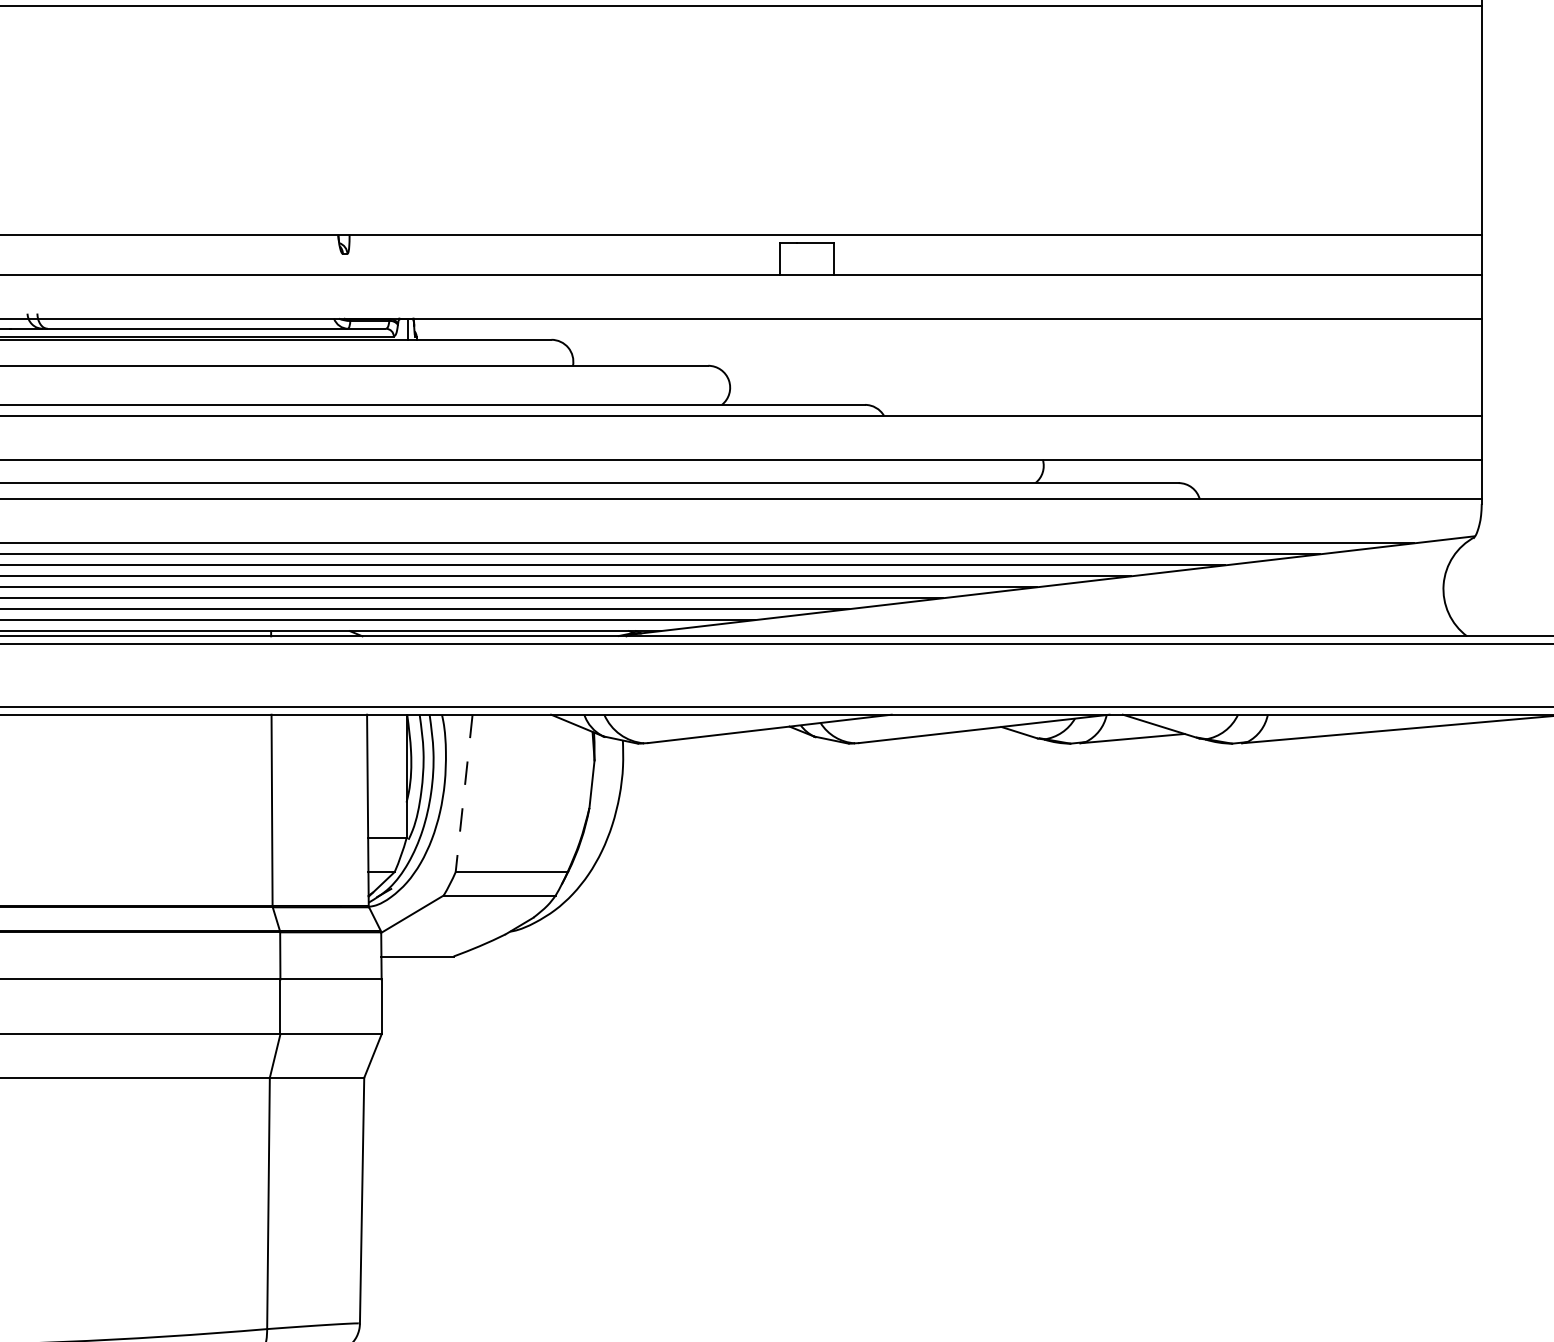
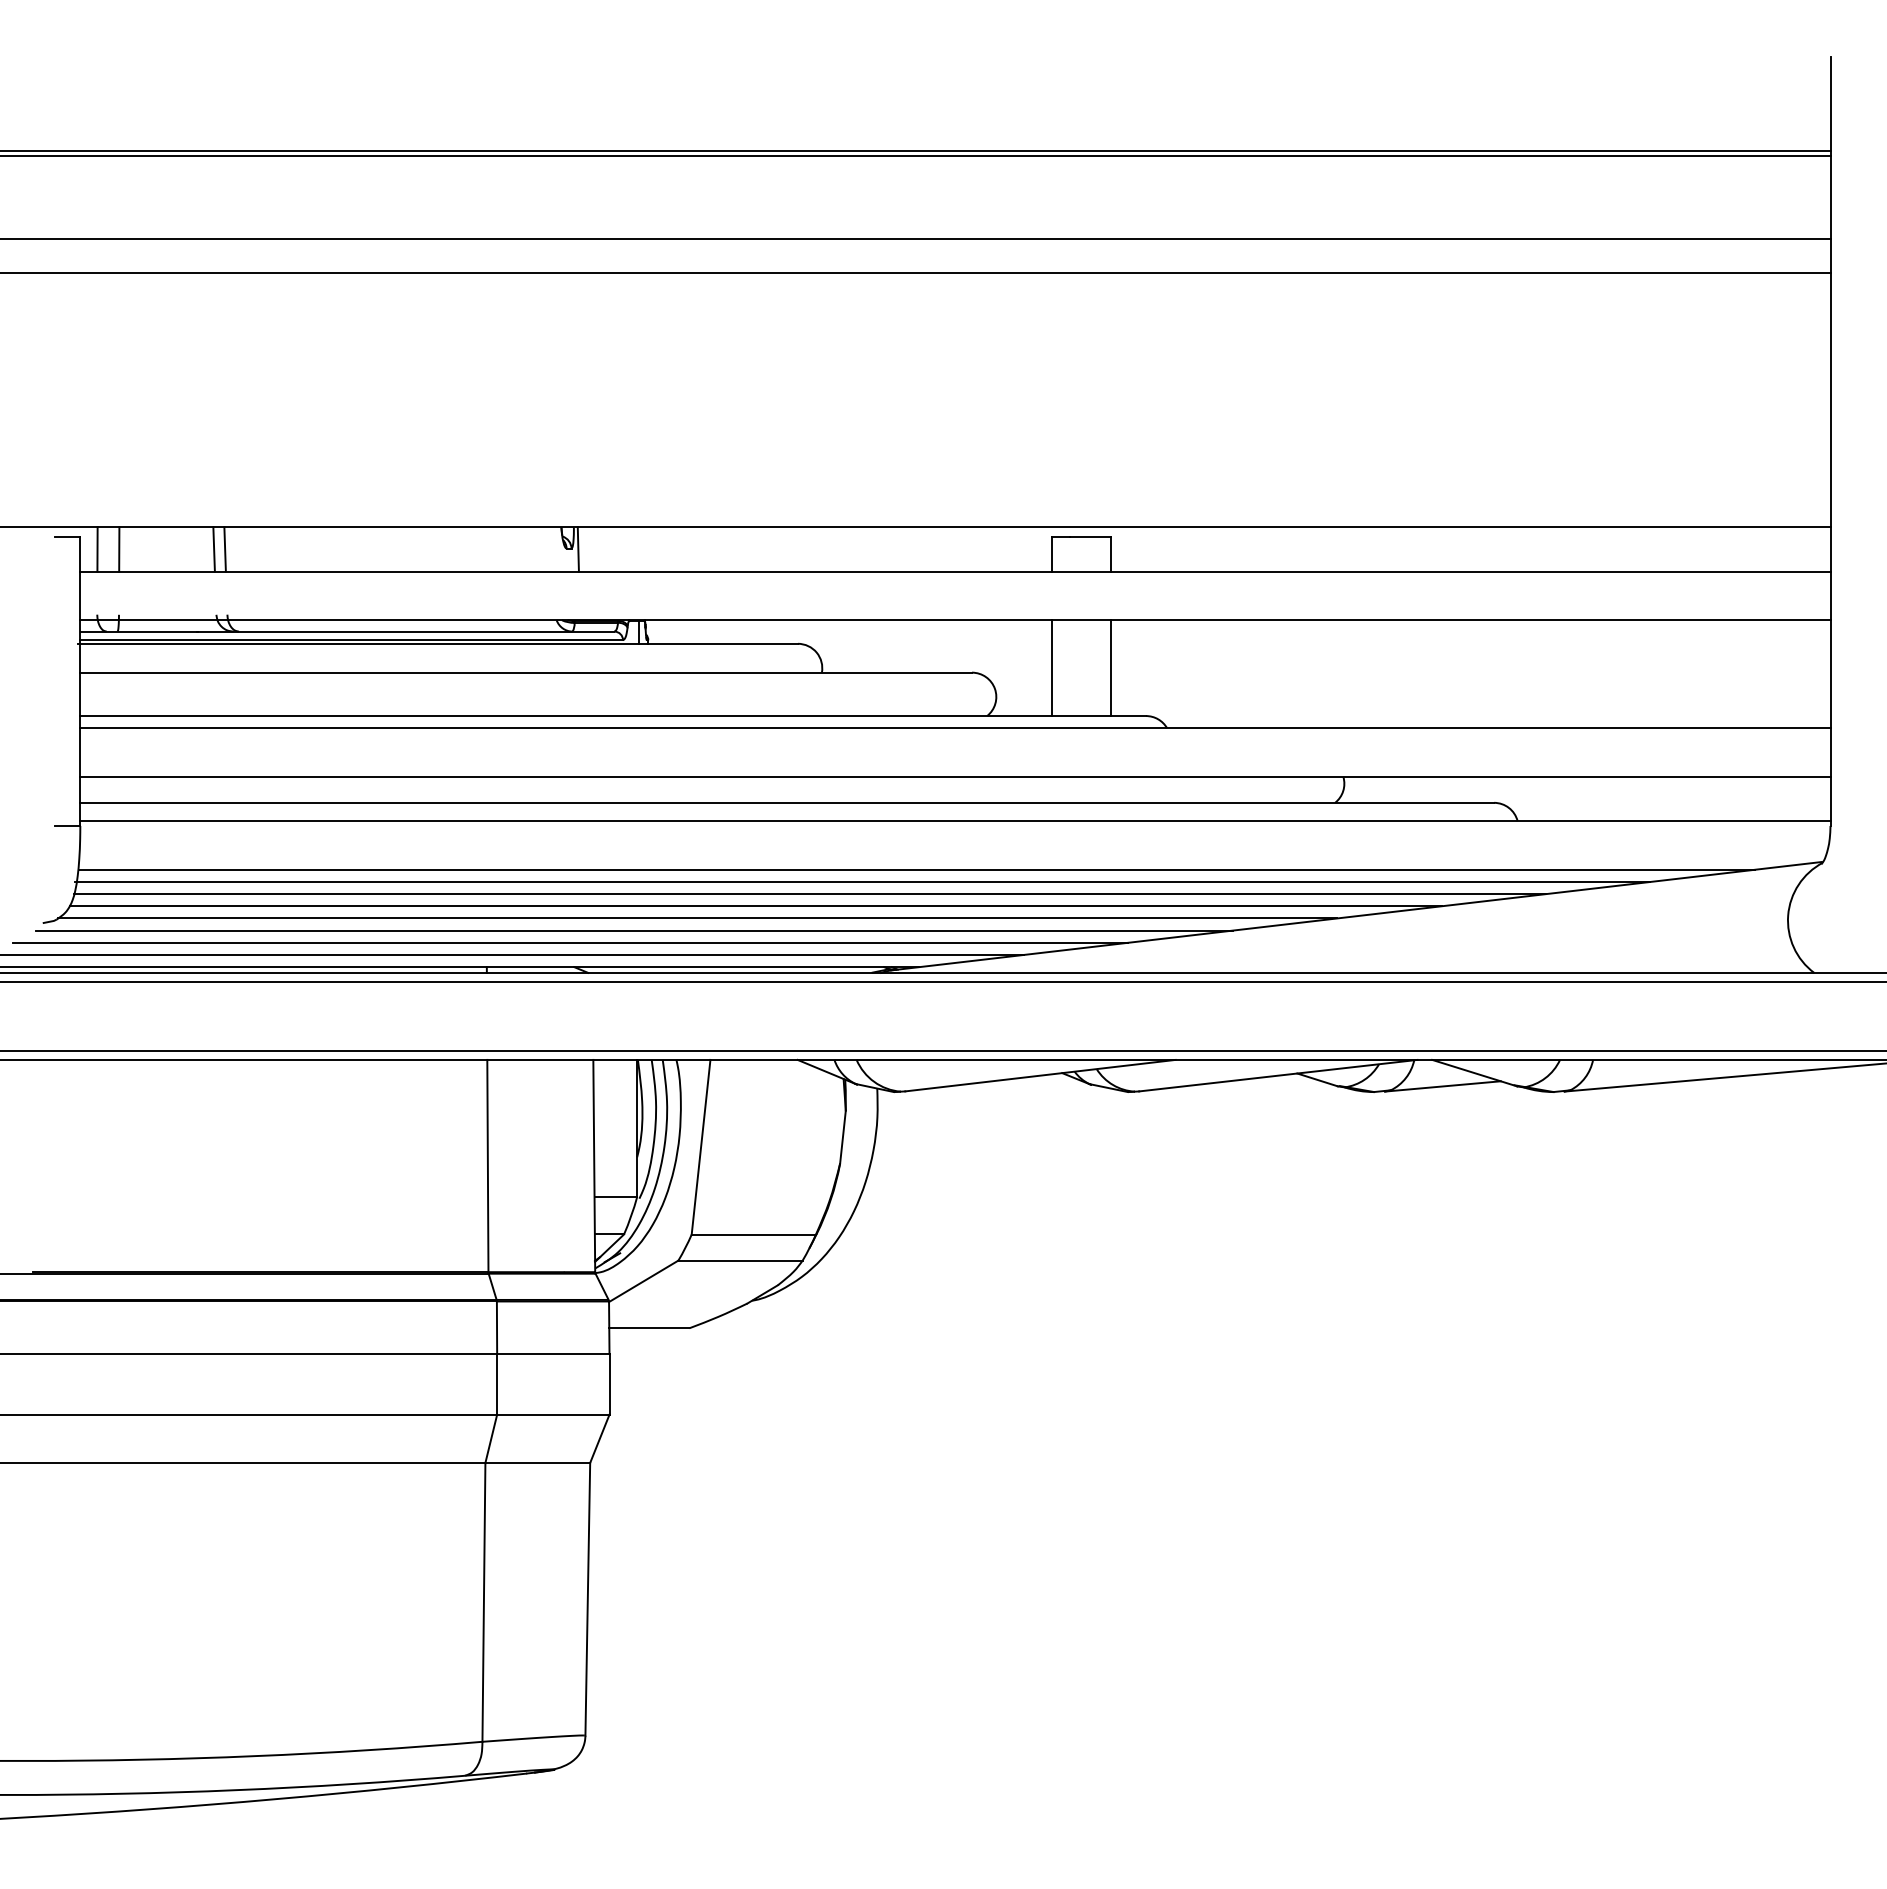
line: (24, 254) -> (213, 549), added
line: (34, 254) -> (224, 549), added
line: (352, 254) -> (577, 549), added
line: (779, 362) -> (1051, 668), added
line: (833, 362) -> (1111, 668), added
line: (464, 793) -> (701, 1147), dashed -> solid

